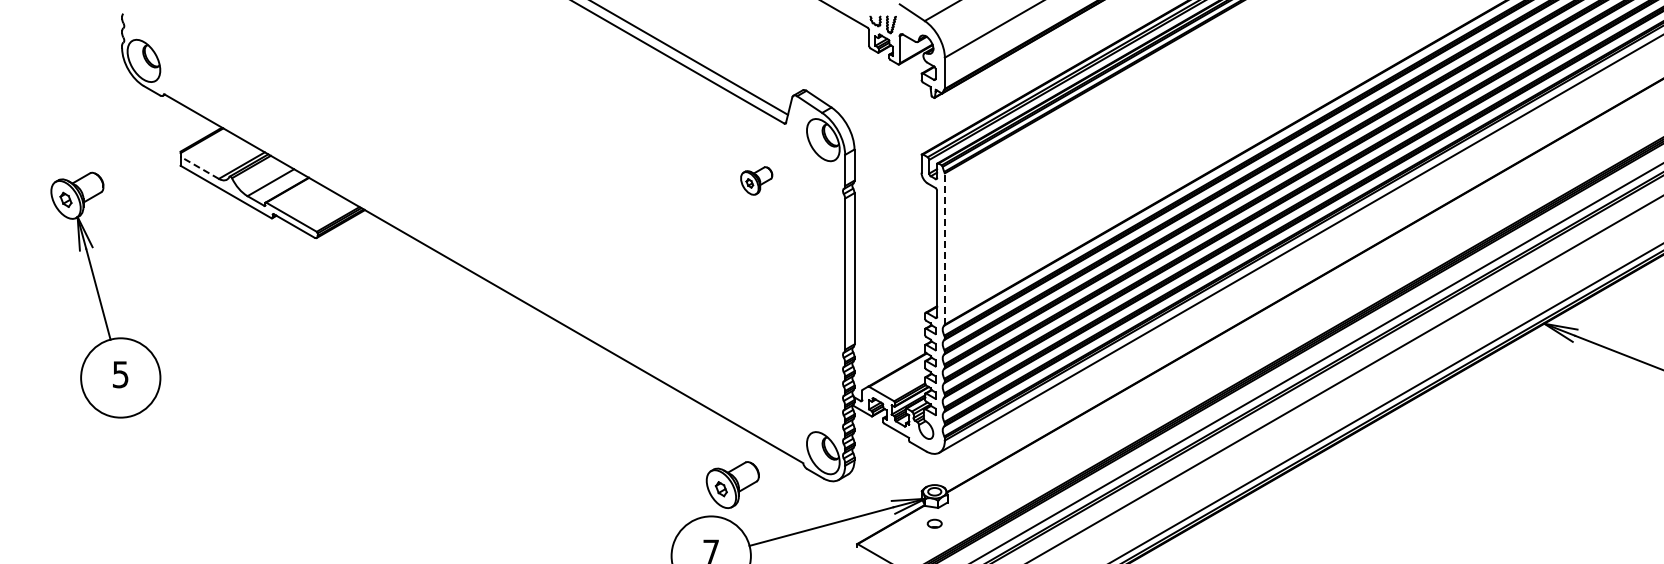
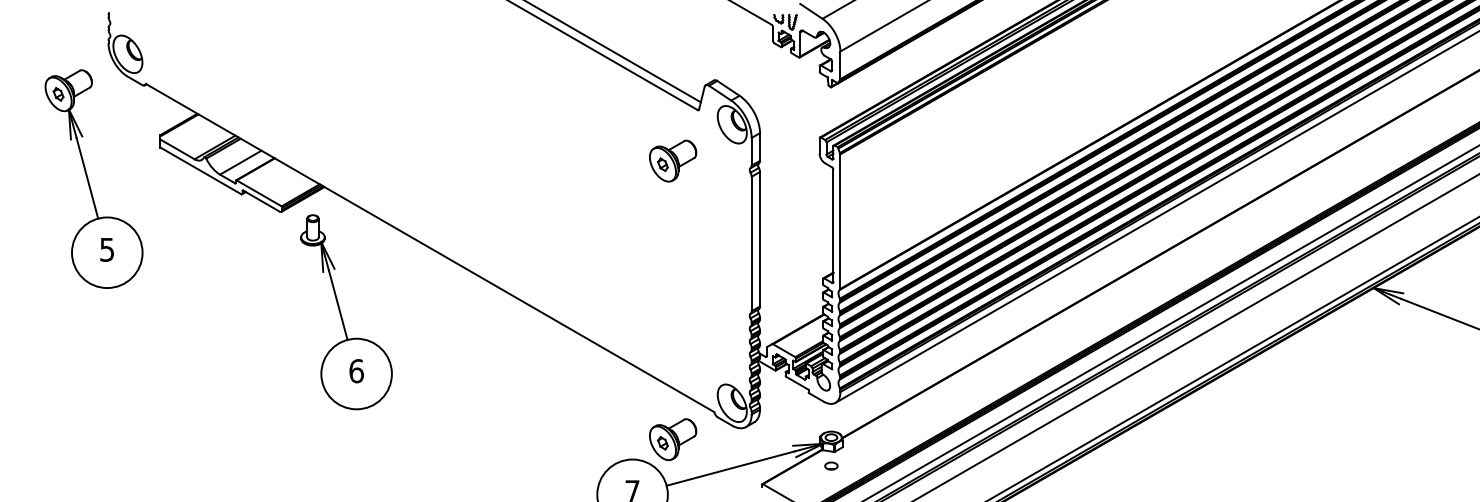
line: (199, 167) -> (177, 149), dashed -> solid
part: (756, 180) -> (672, 160), size x1.67
line: (944, 248) -> (840, 221), dashed -> solid
part: (105, 294) -> (93, 178), moved
part: (389, 350) -> (346, 311), added
part: (732, 484) -> (672, 439), moved

